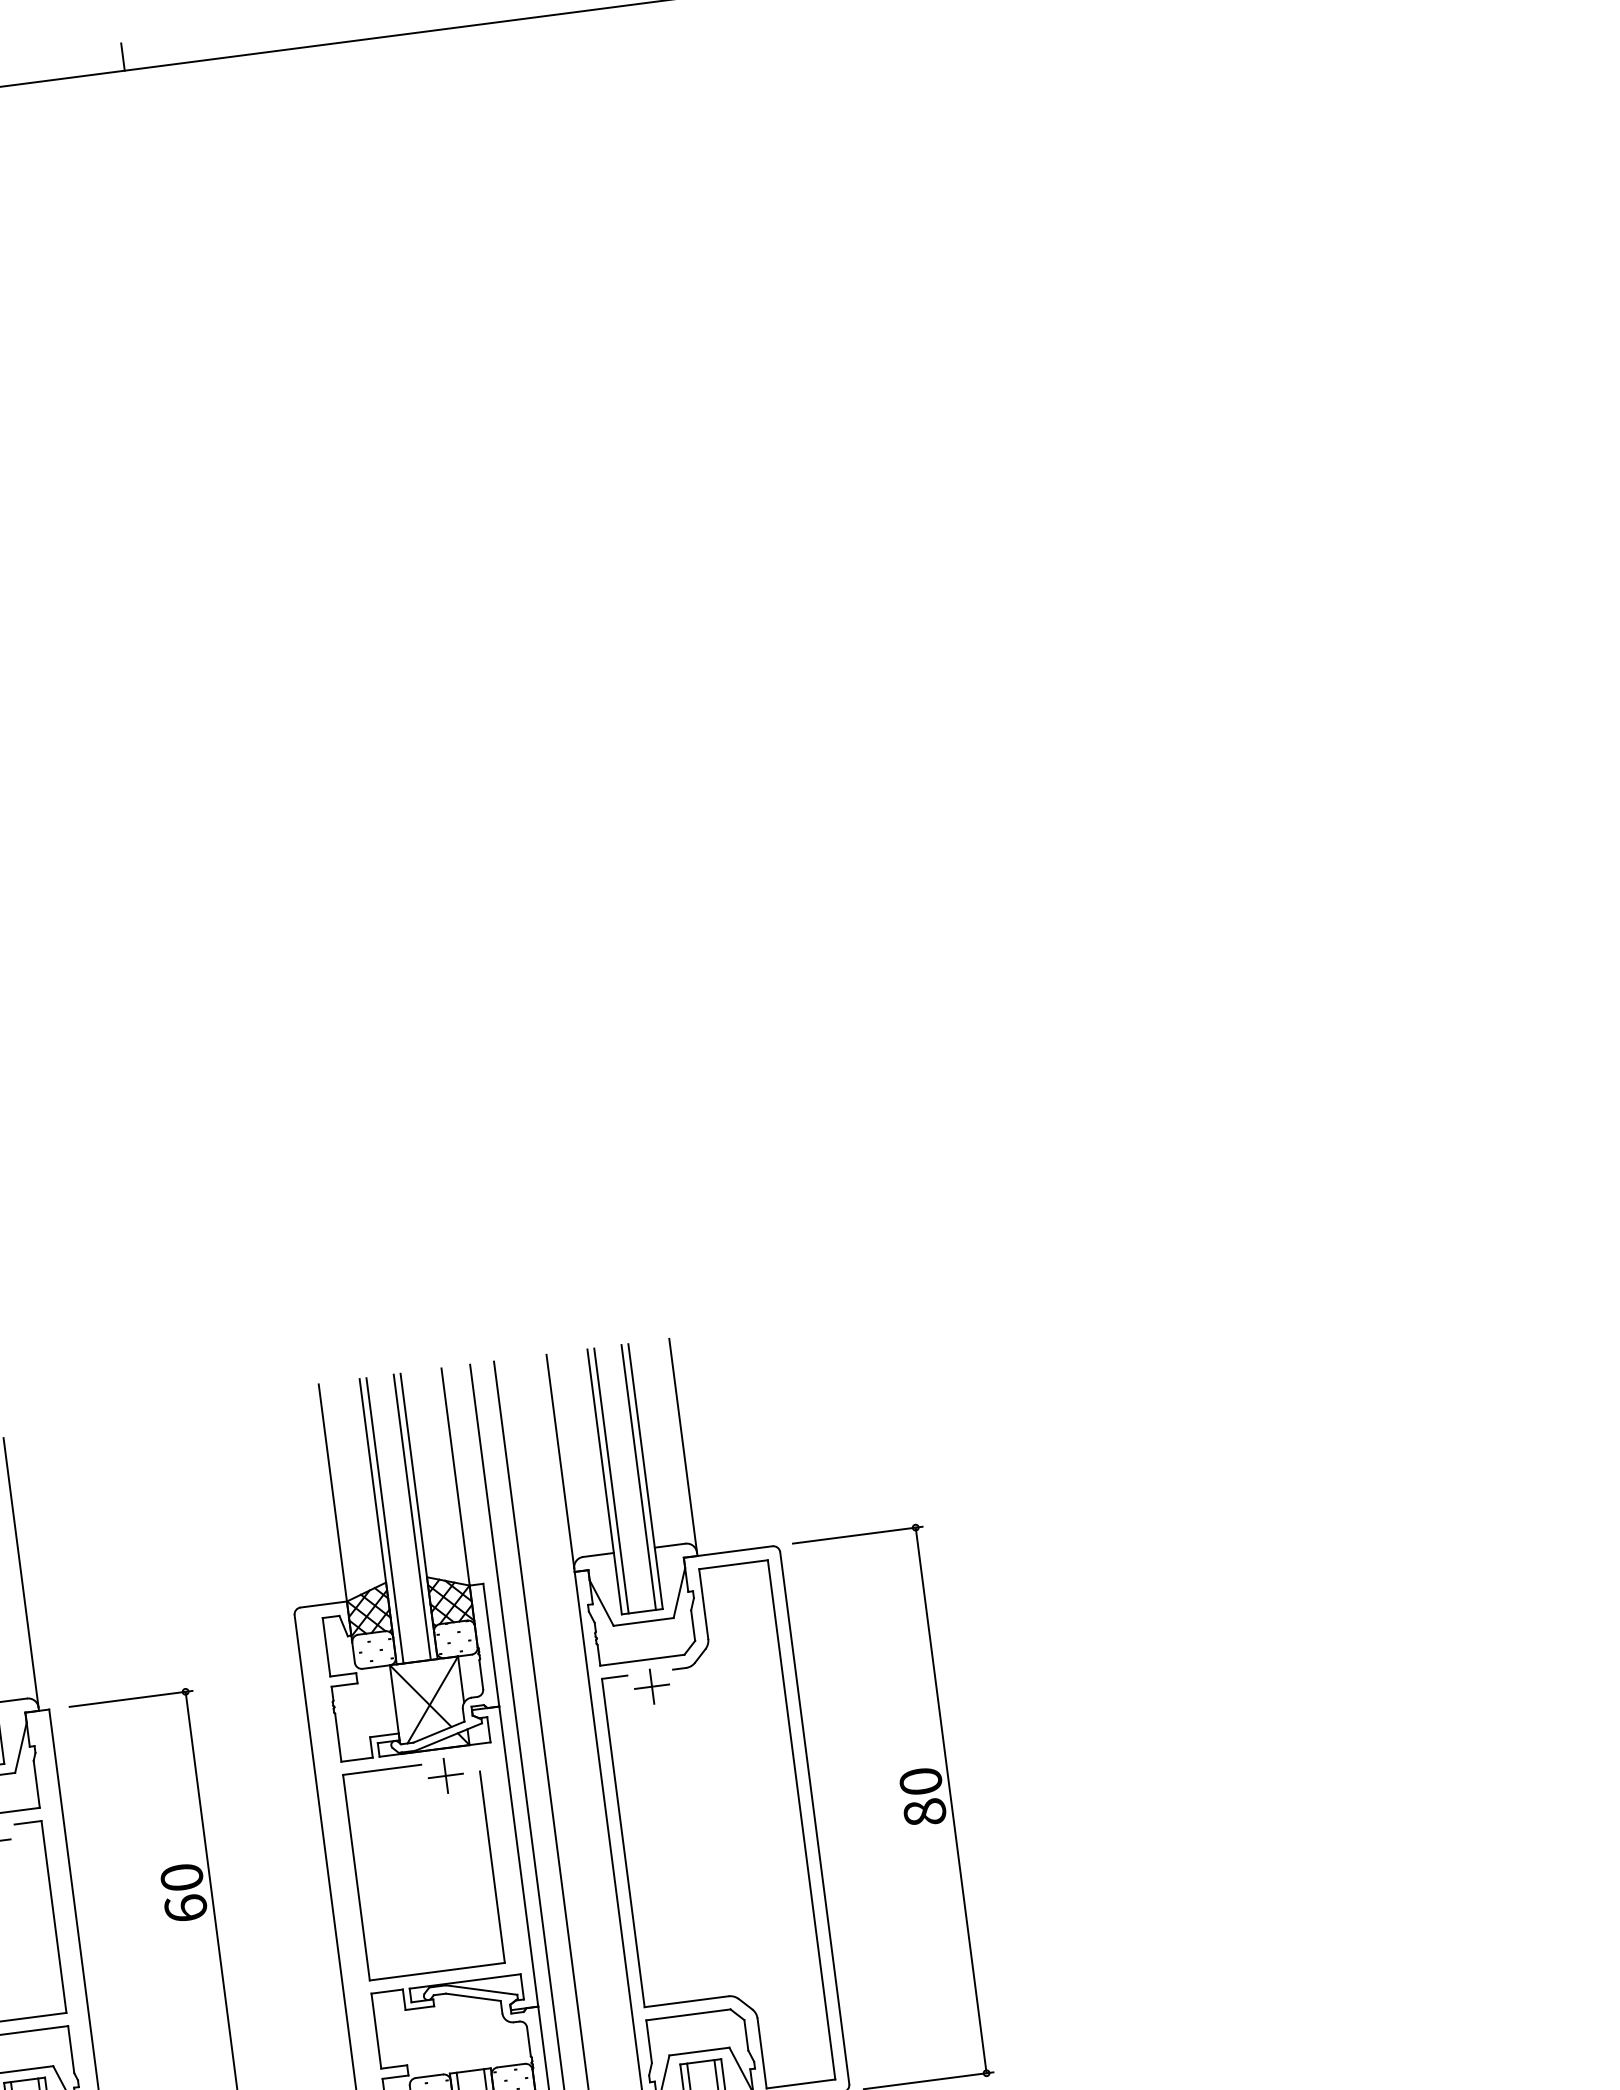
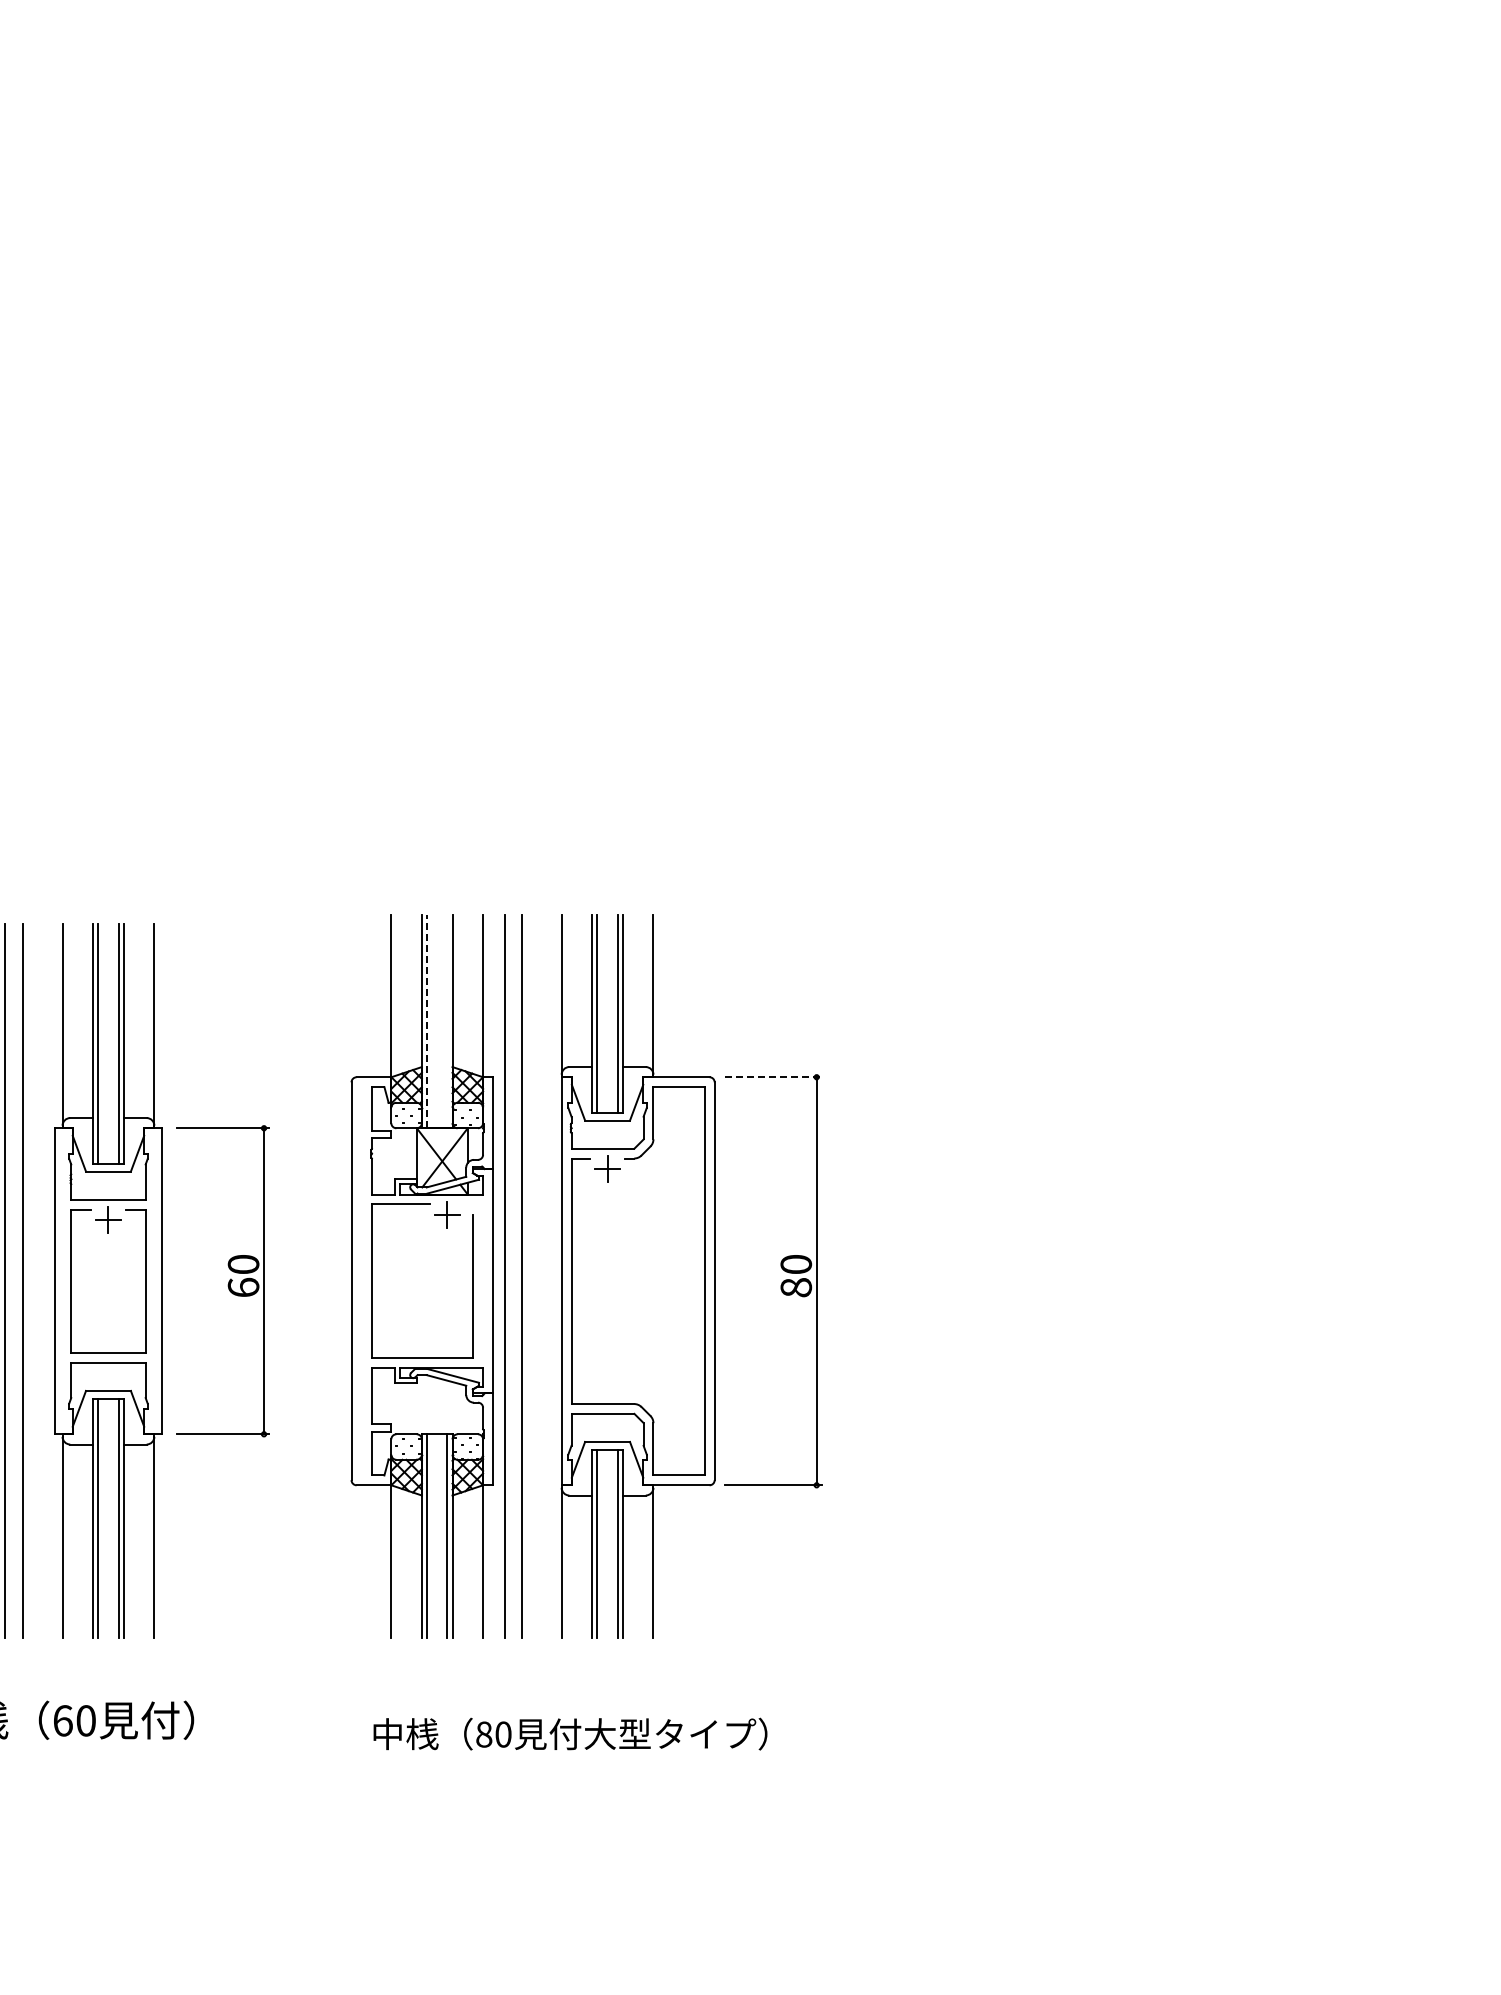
line: (412, 1517) -> (447, 1021), removed
line: (385, 1520) -> (427, 1021), solid -> dashed
line: (858, 1535) -> (773, 1077), solid -> dashed

